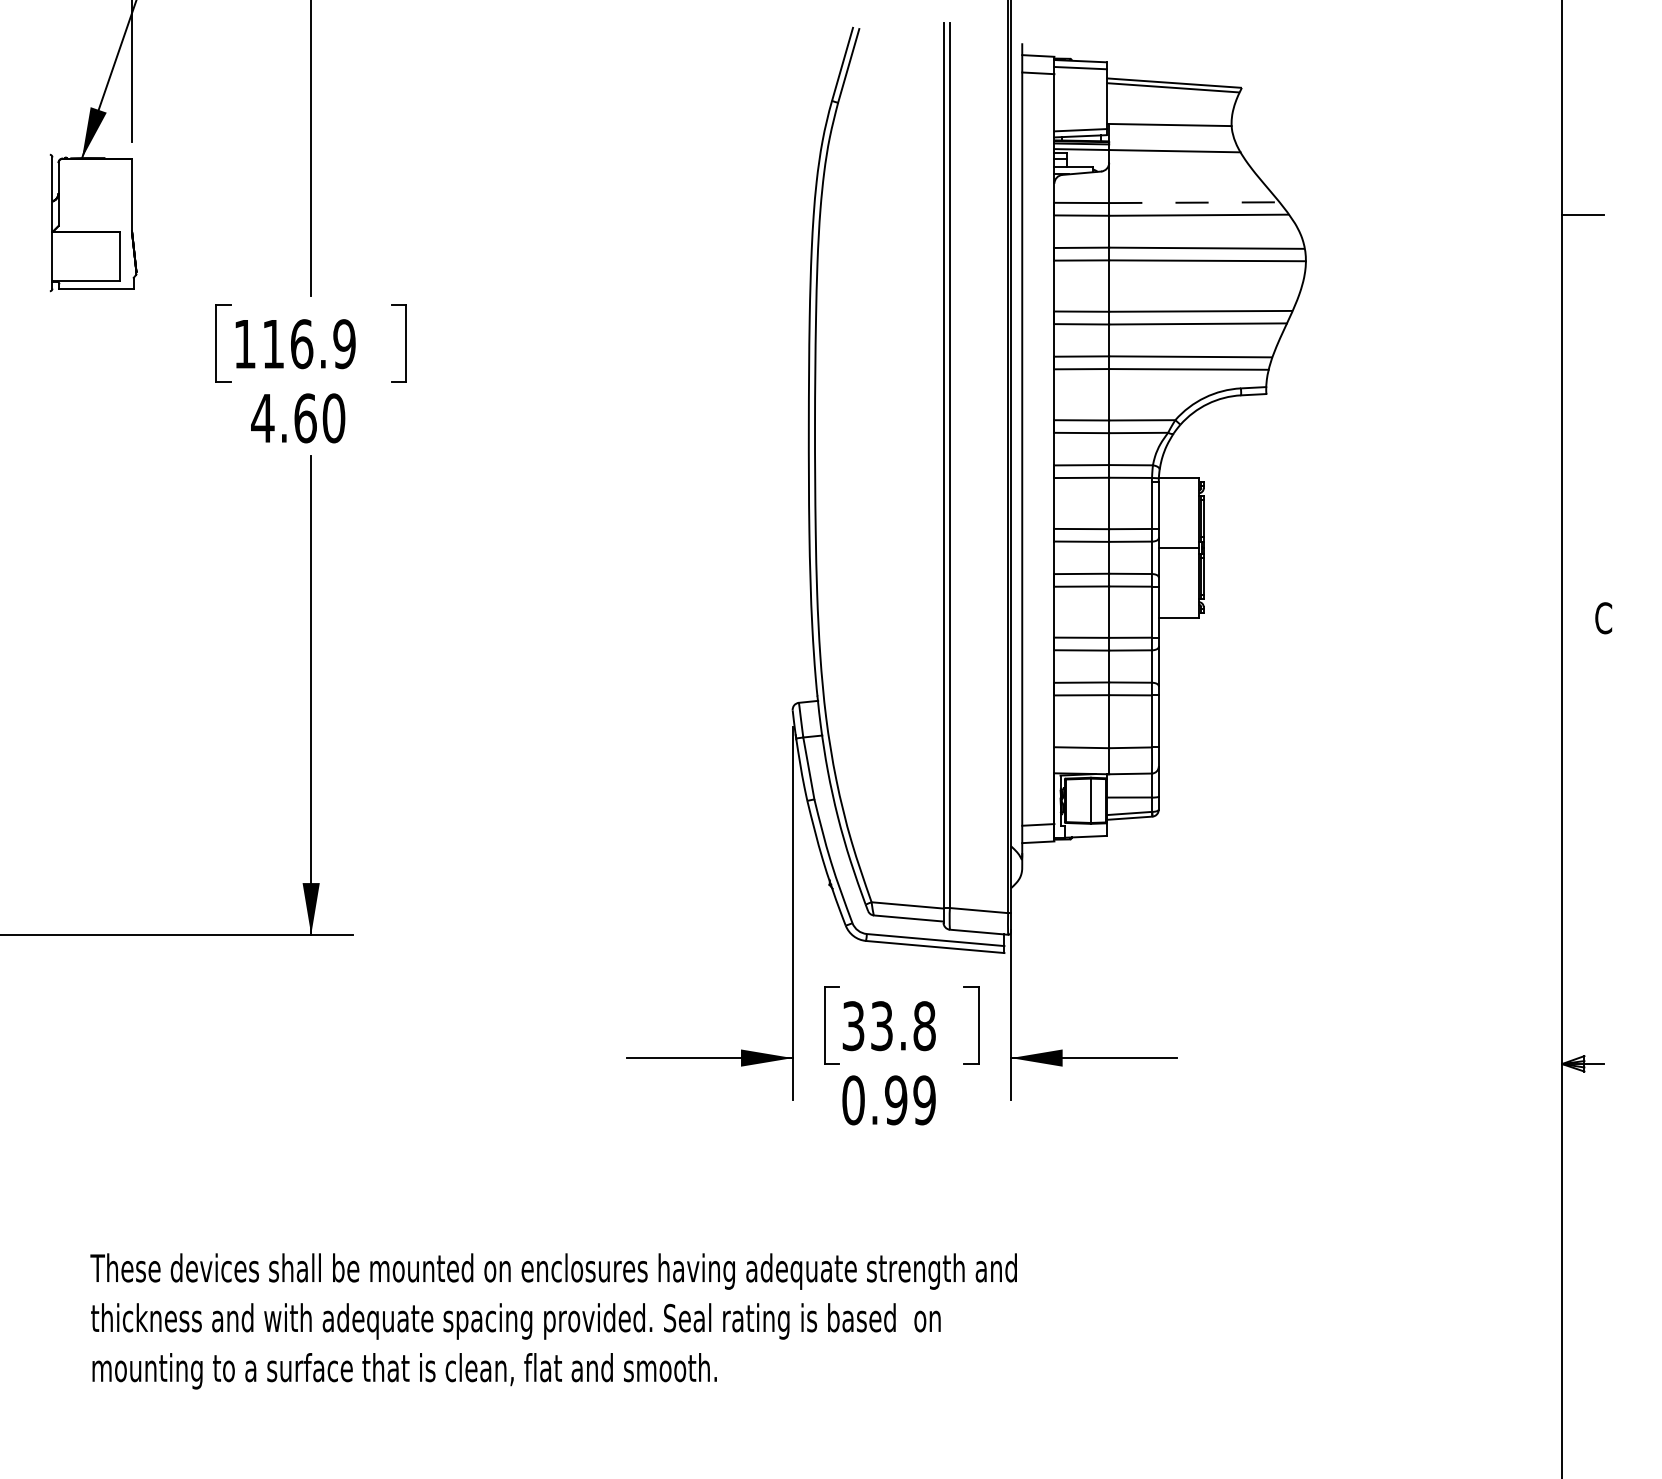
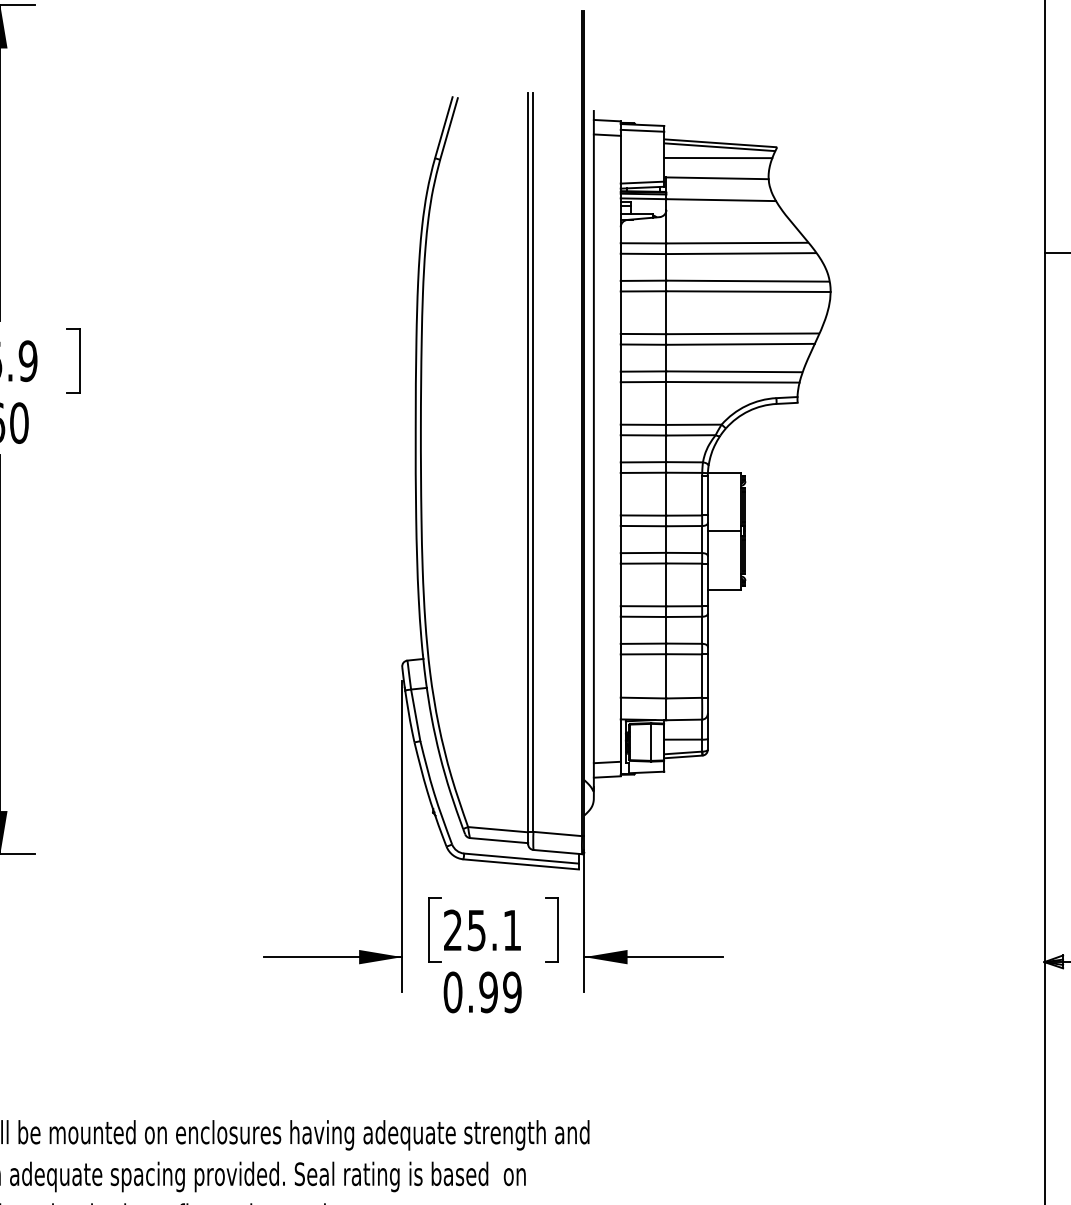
line: (1171, 100) -> (718, 157), added
line: (1194, 202) -> (737, 242), dashed -> solid
text: (888, 1026) -> (482, 930), 33.8 -> 25.1

